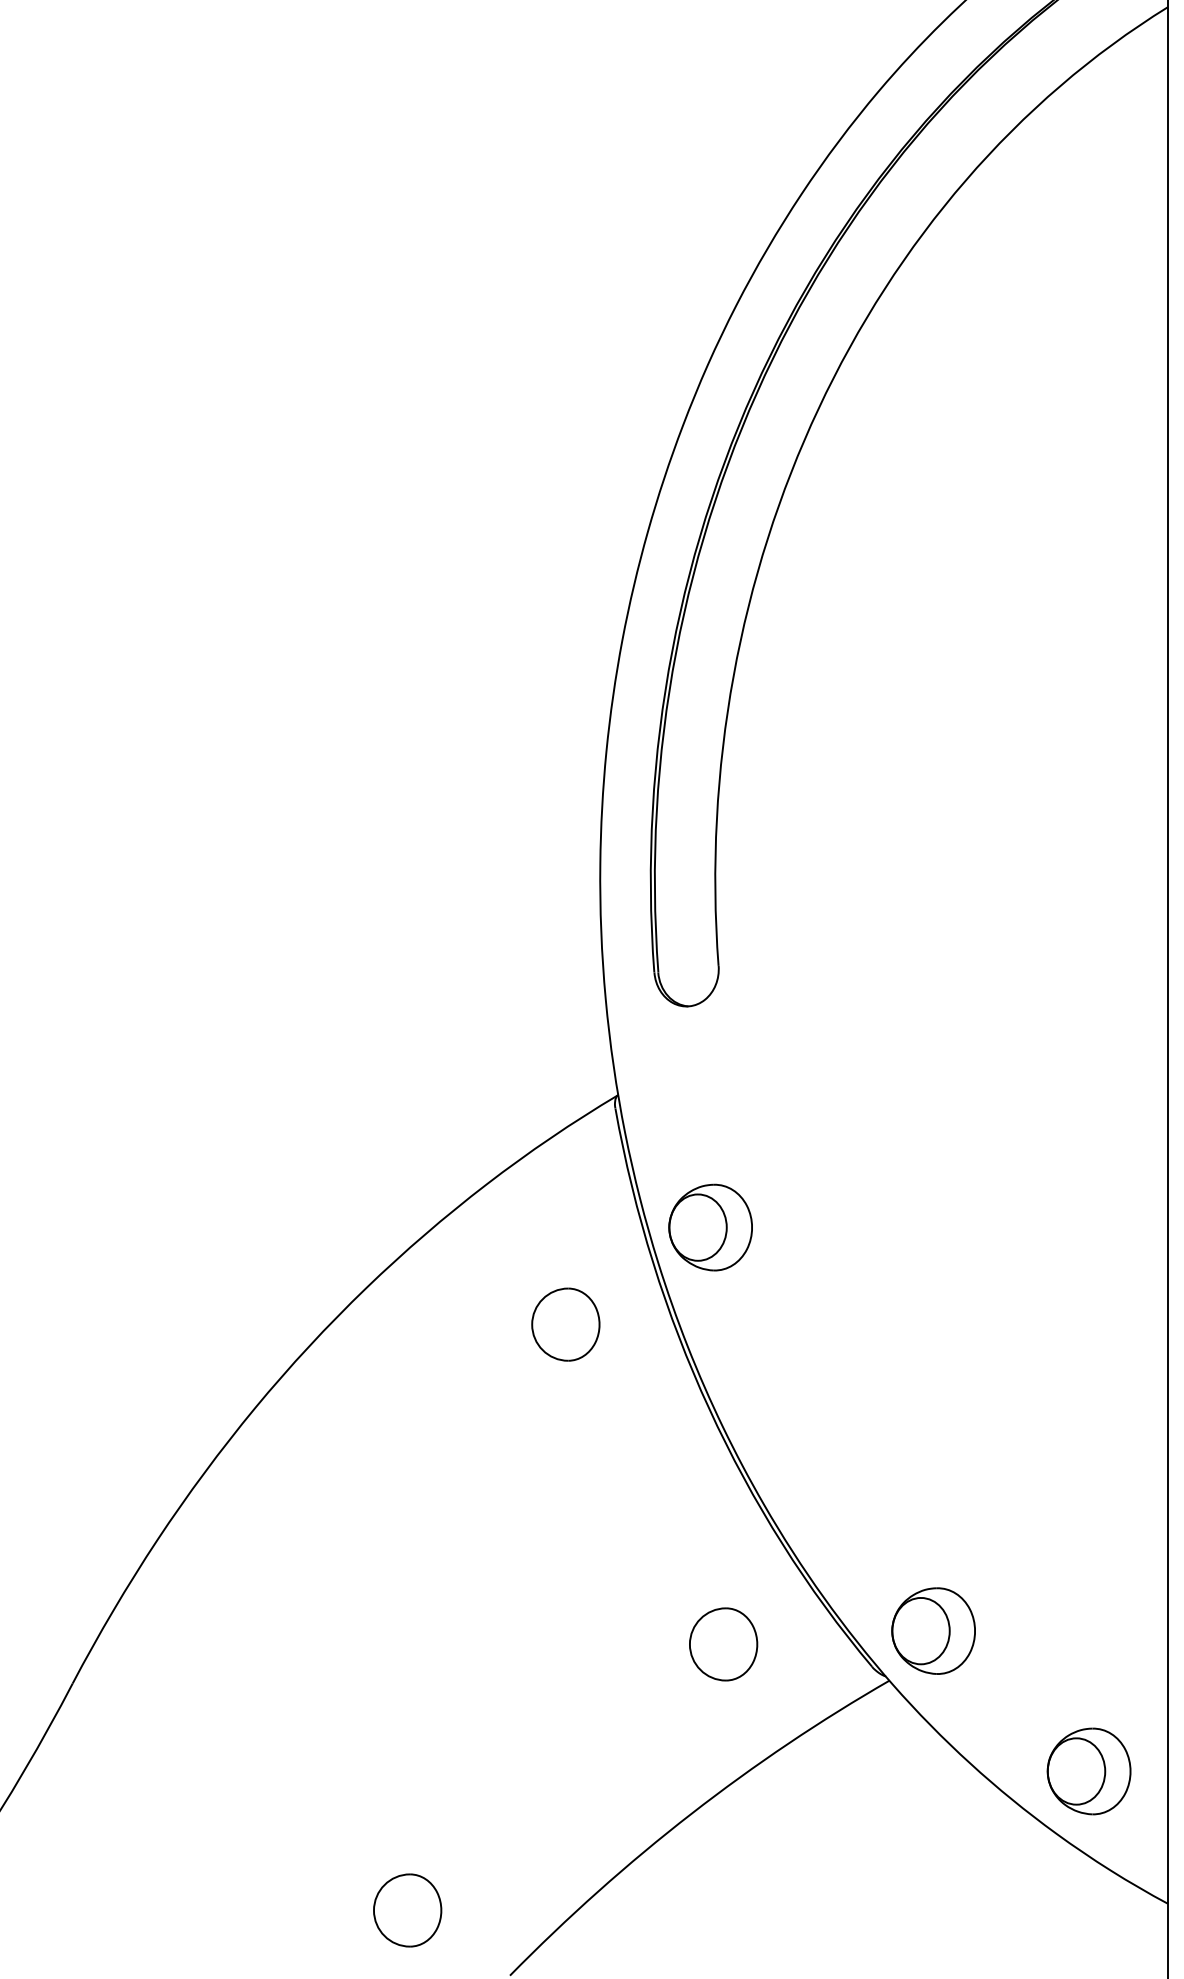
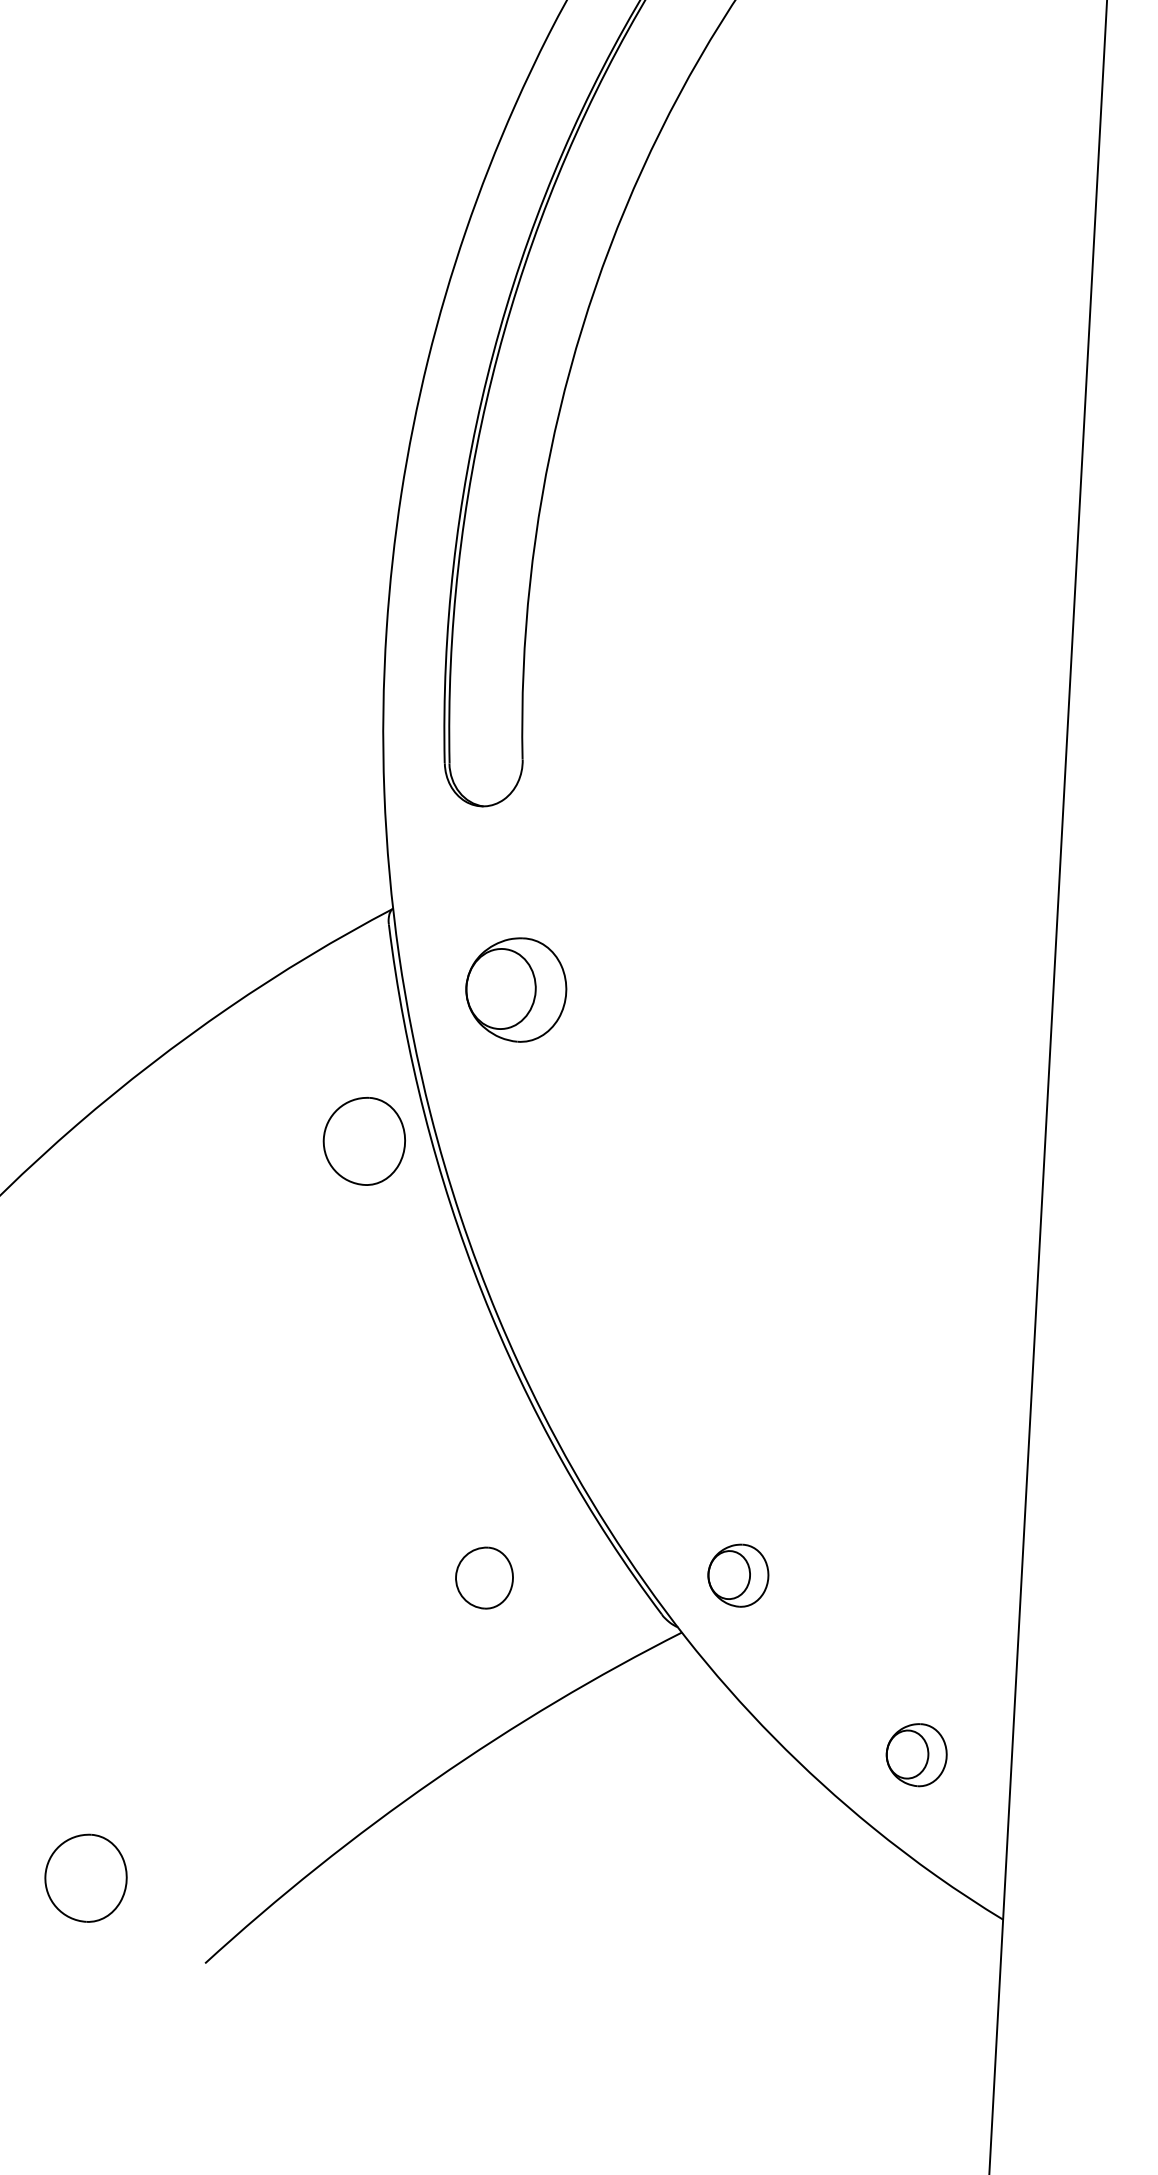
part: (710, 1227) -> (516, 989), moved
part: (565, 1324) -> (363, 1141), moved
part: (933, 1630) -> (738, 1574), size x0.6
part: (723, 1644) -> (484, 1578), size x0.7
part: (1088, 1771) -> (916, 1755), size x0.6

